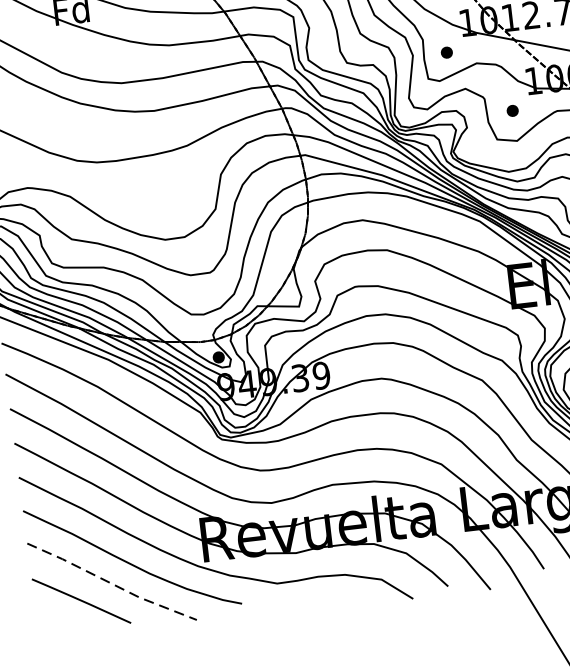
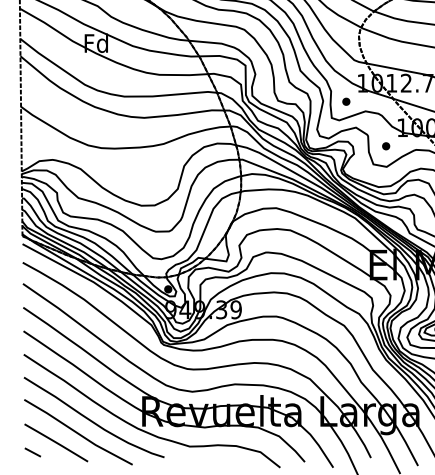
line: (110, 583) -> (77, 433), dashed -> solid
line: (48, 619) -> (32, 452), added

